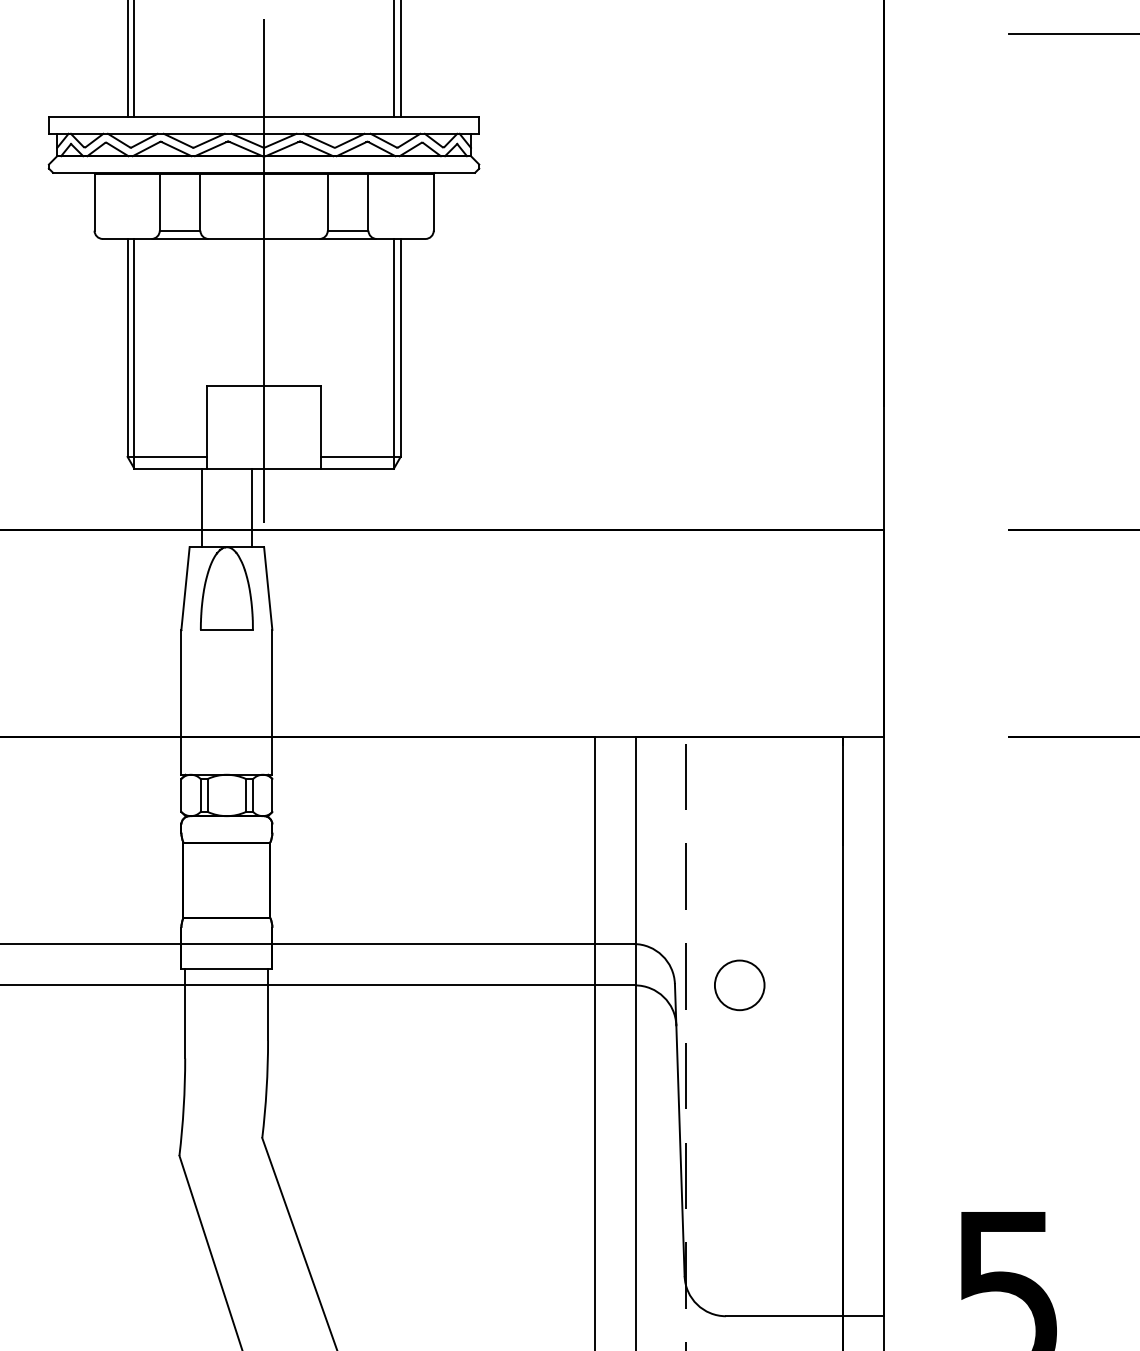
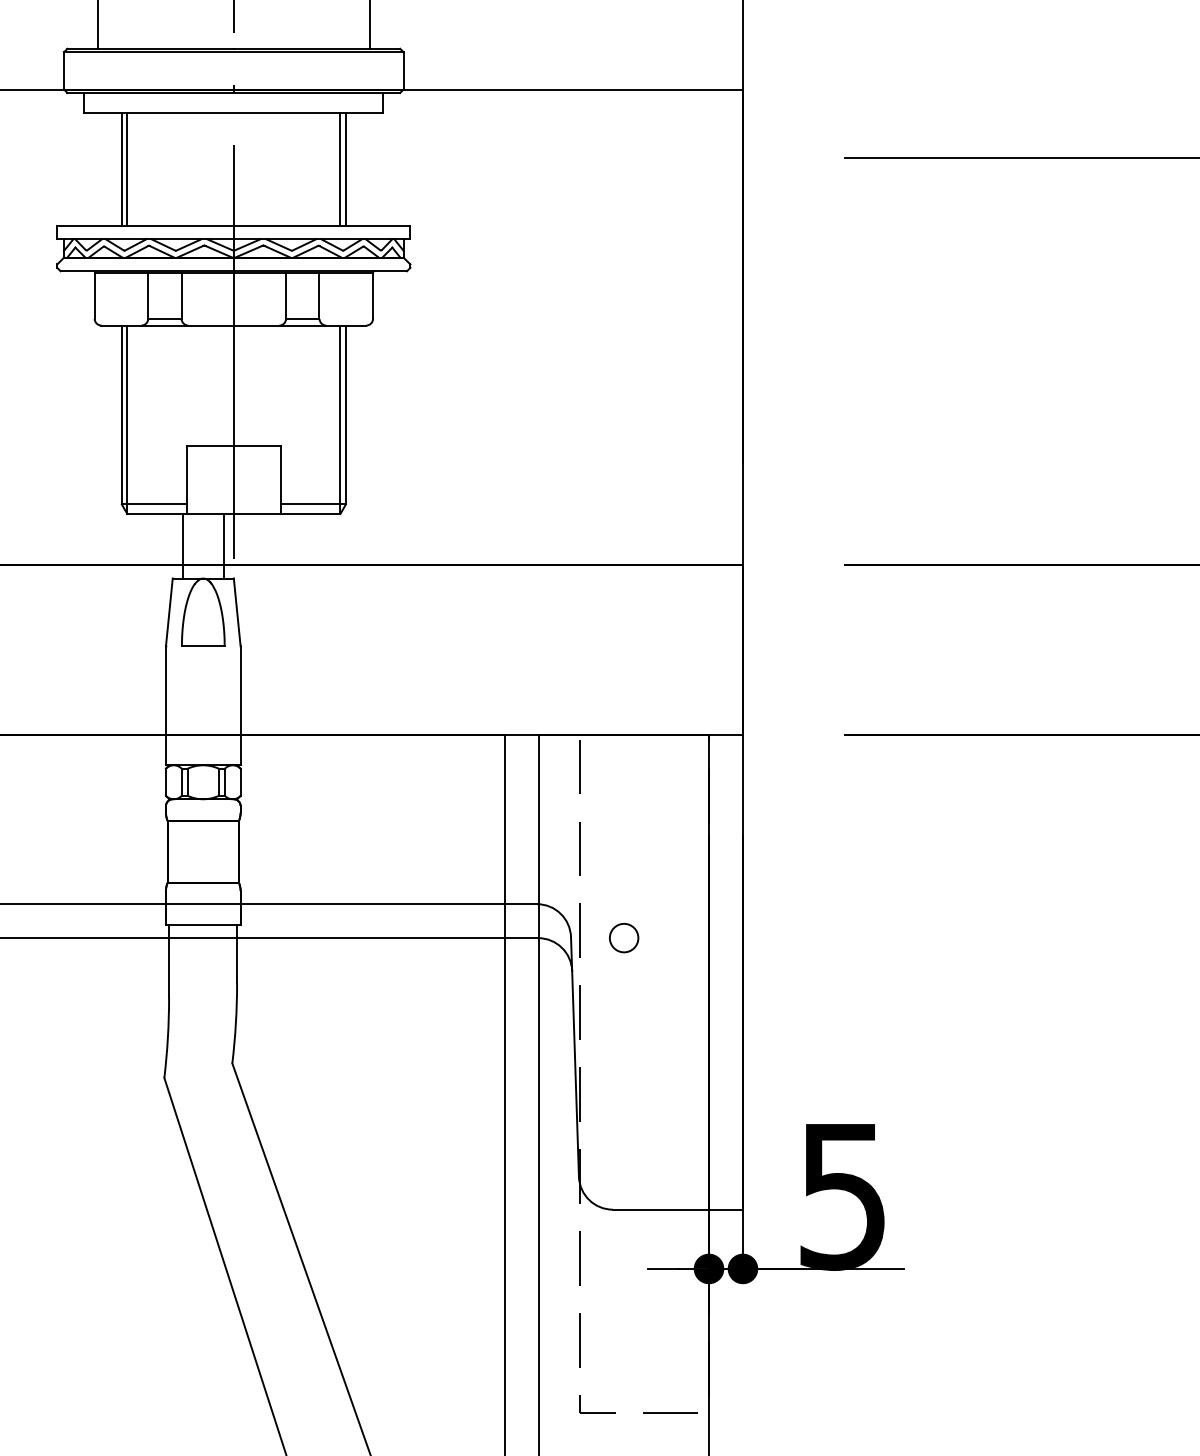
circle: (738, 984) -> (623, 937), size x0.7

